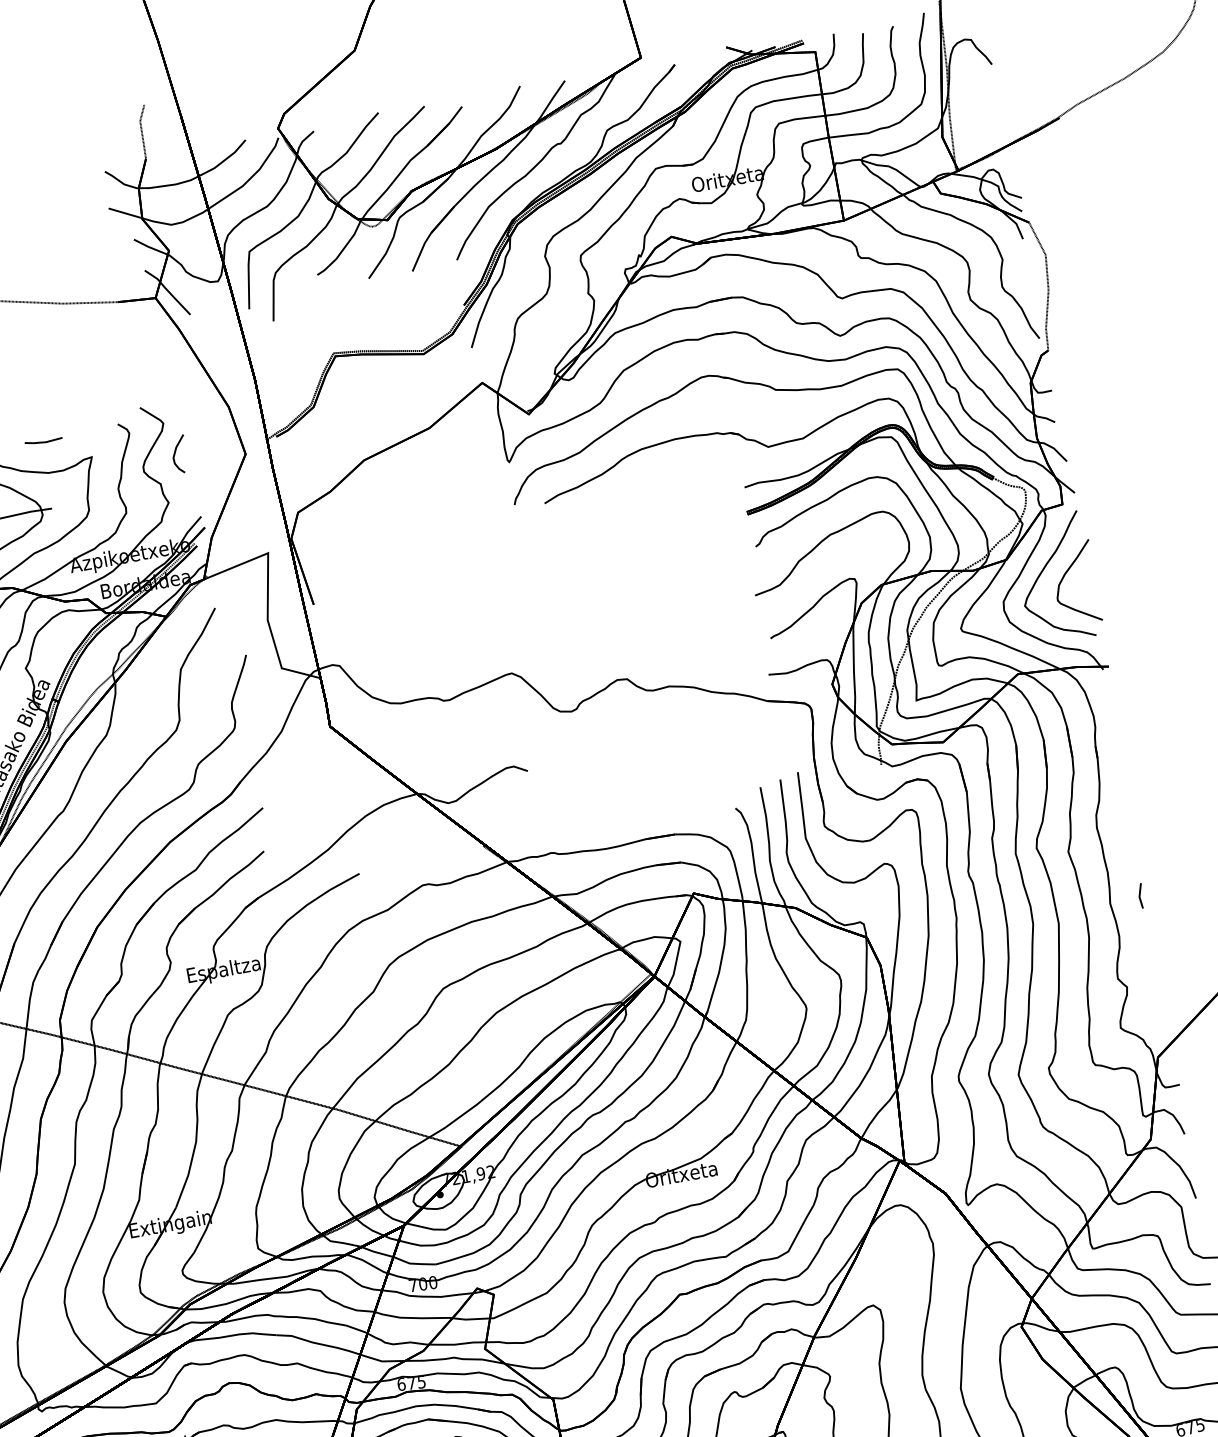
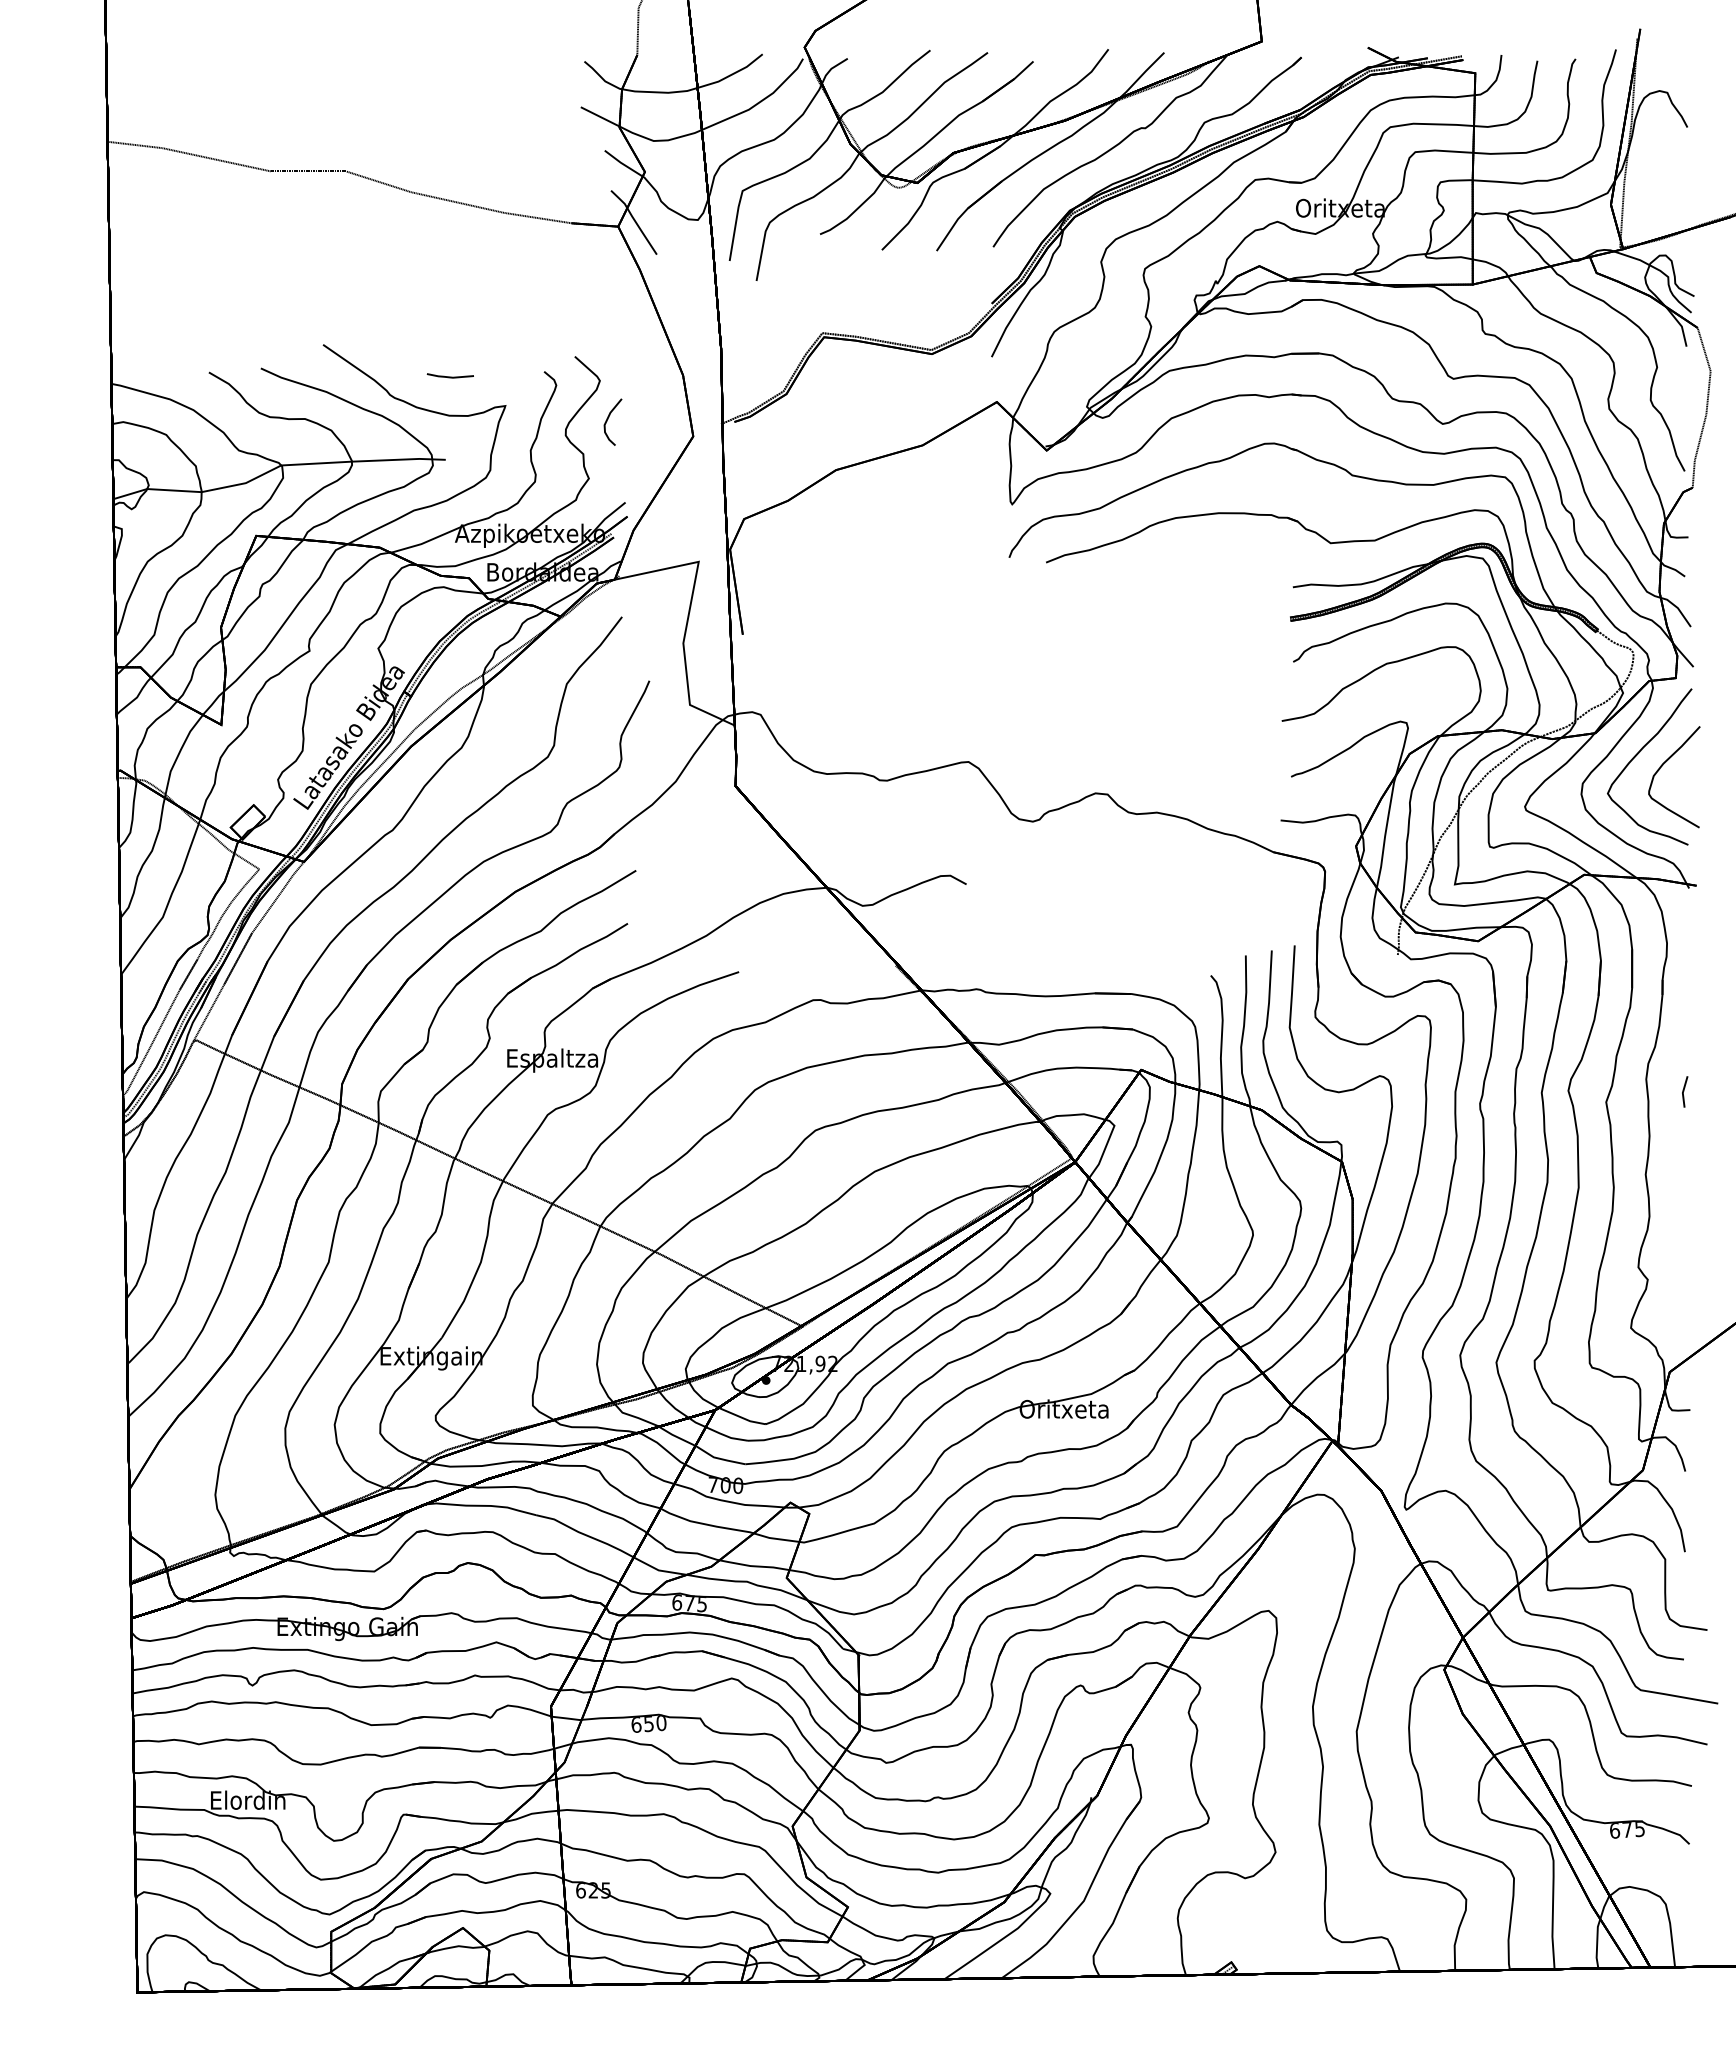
line: (1140, 895) -> (1684, 1091), moved

